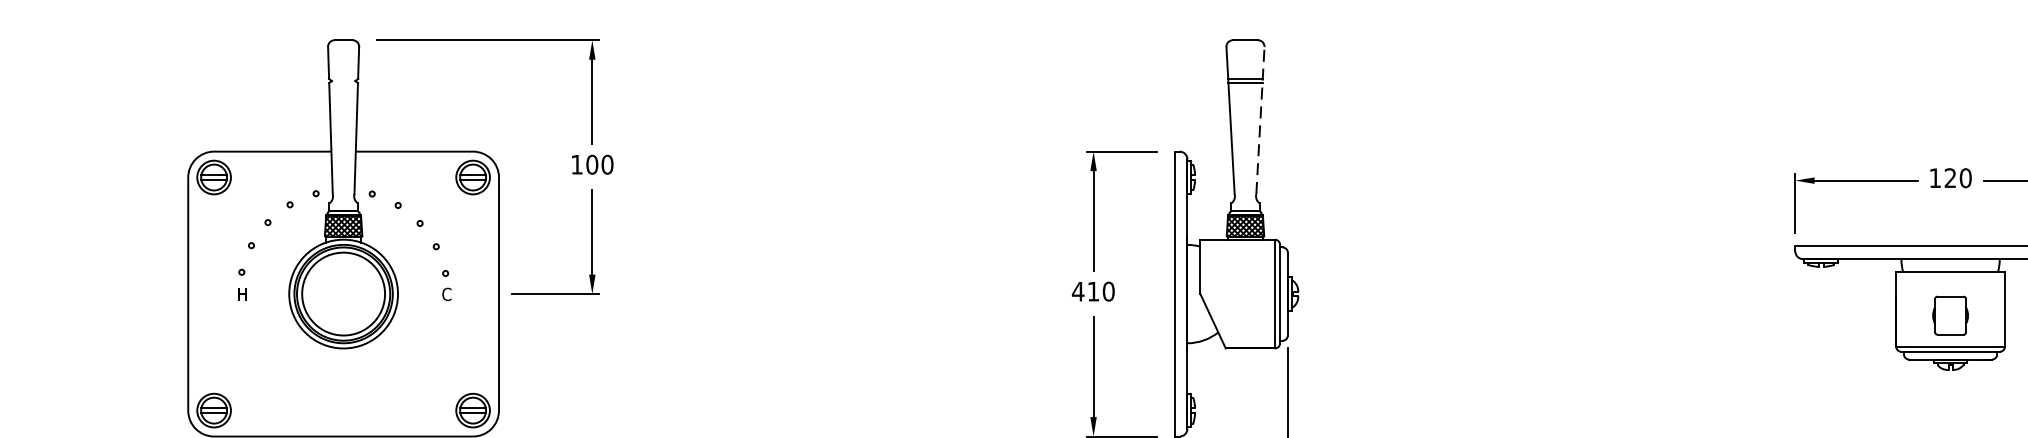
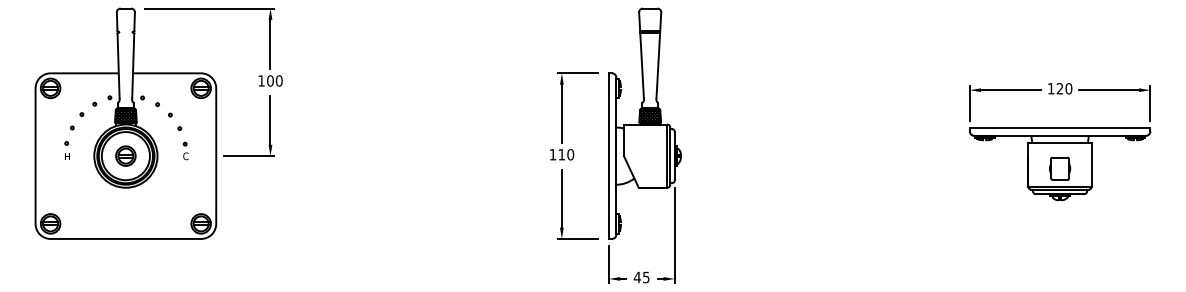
line: (1259, 120) -> (658, 55), dashed -> solid
text: (1077, 291) -> (552, 154), 410 -> 110
part: (342, 292) -> (125, 155), added

